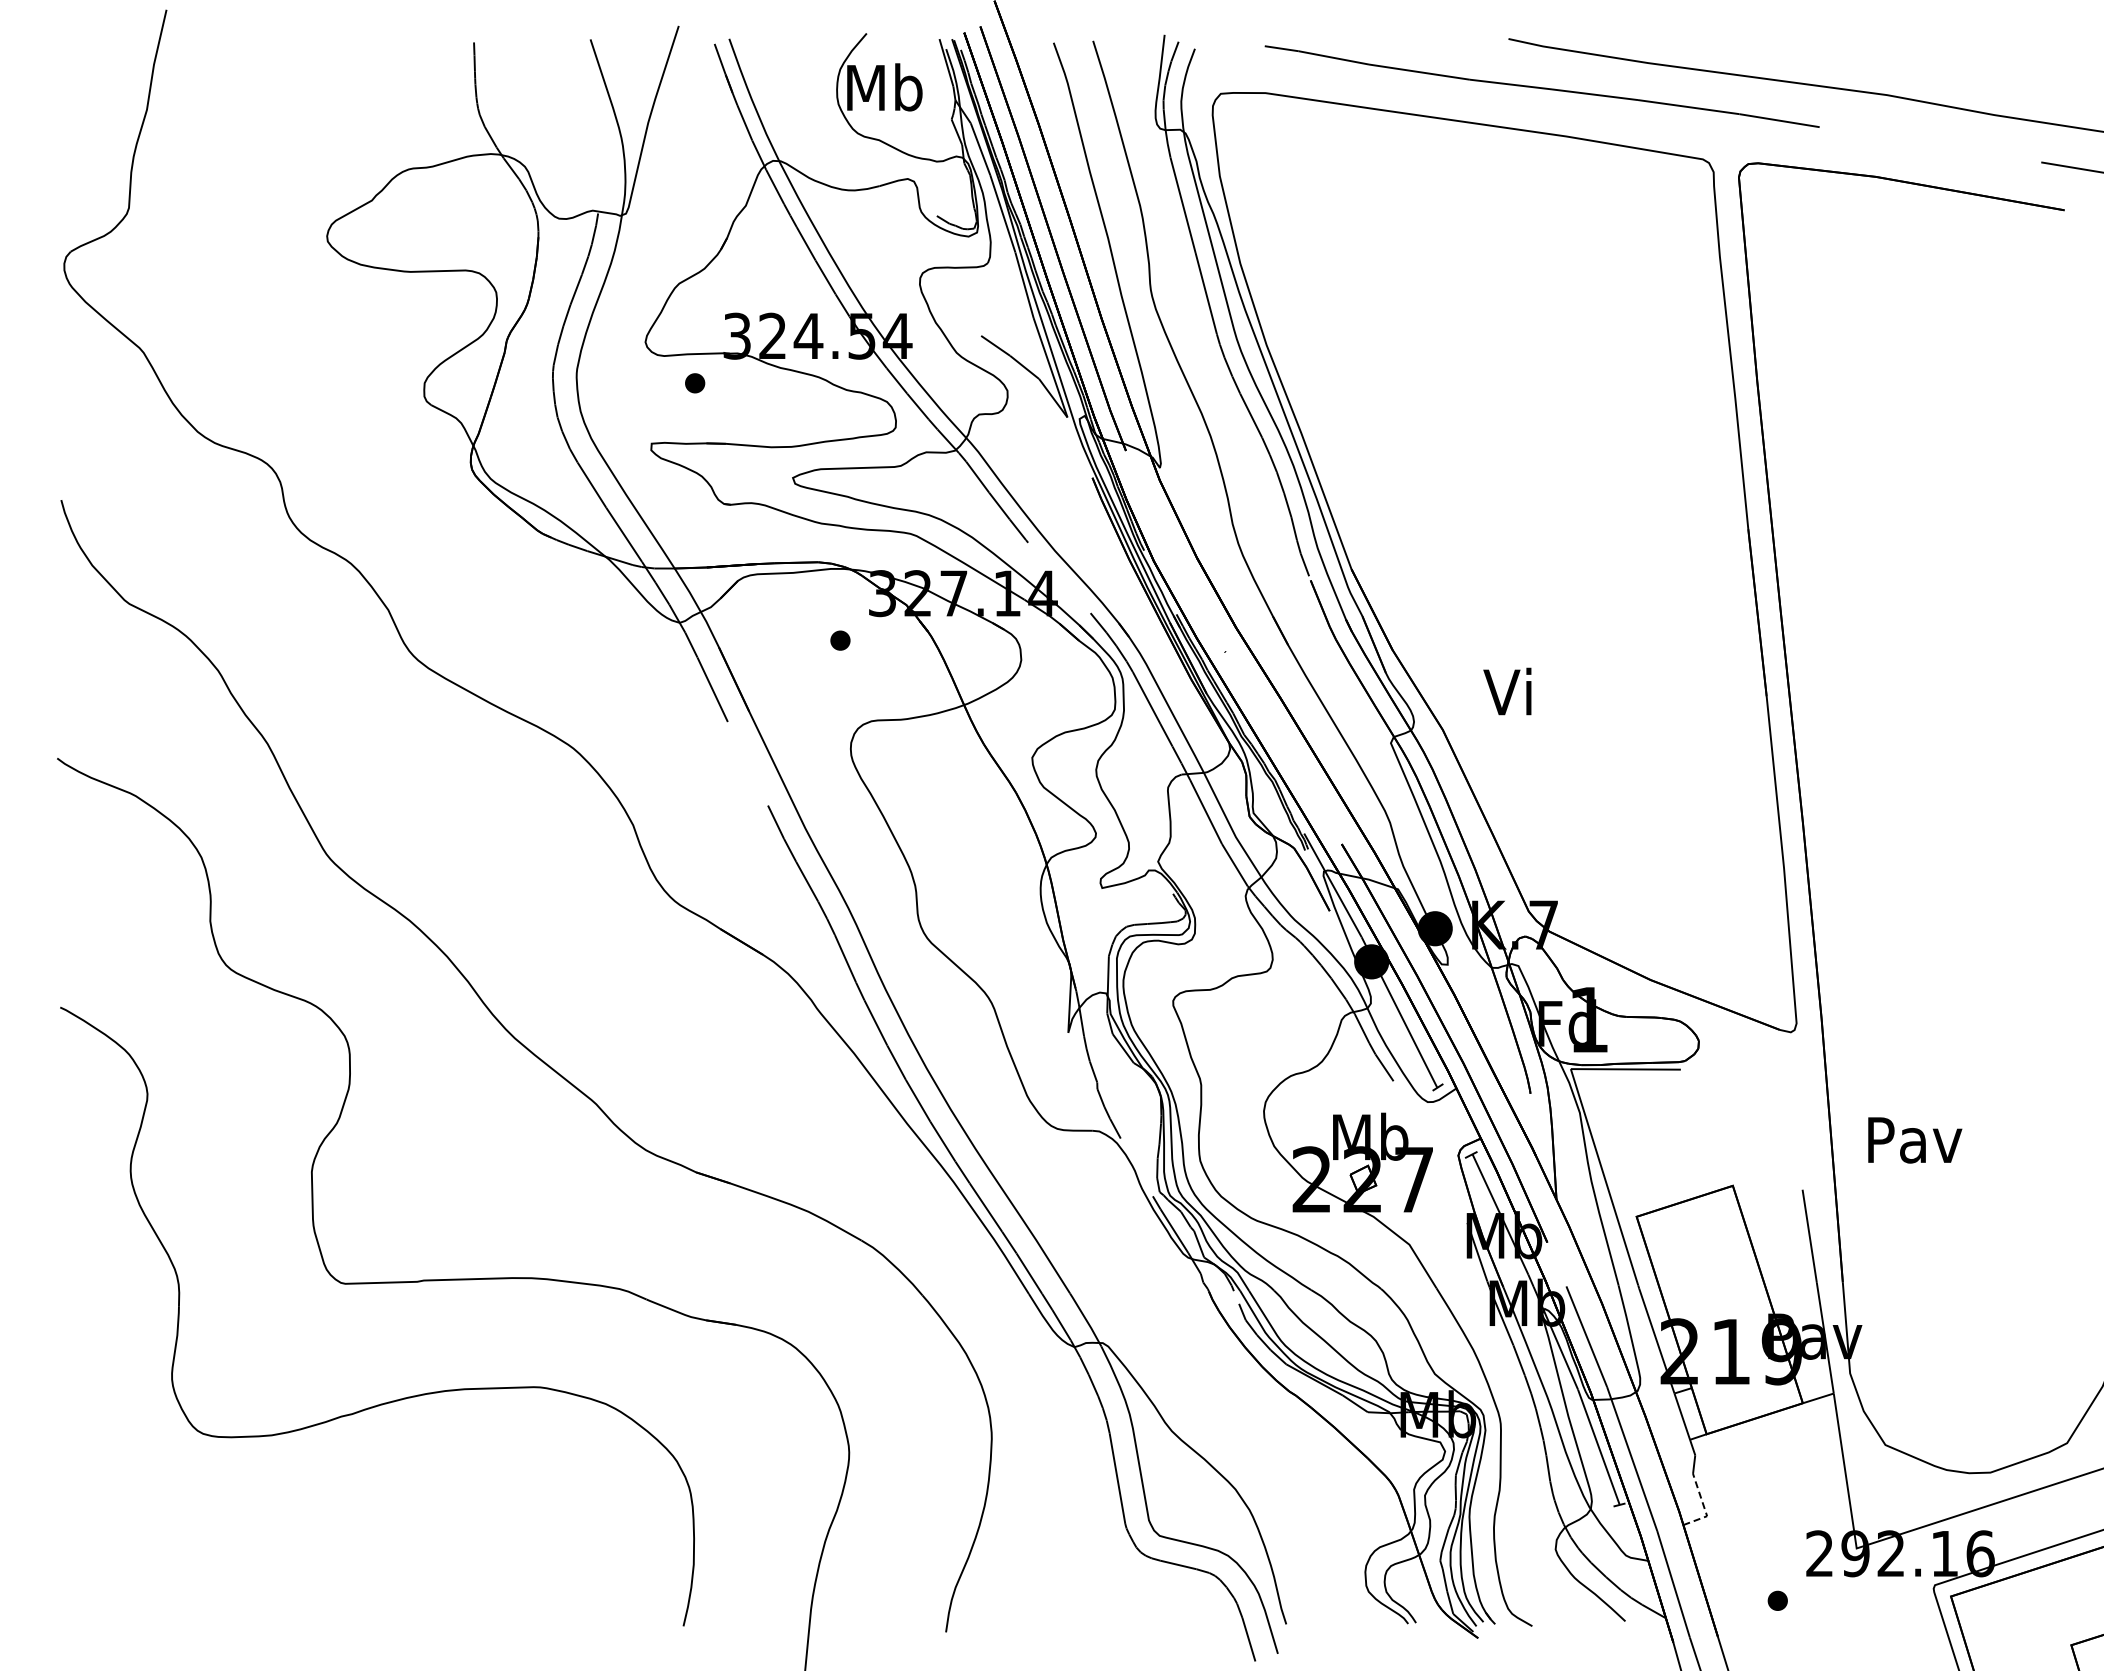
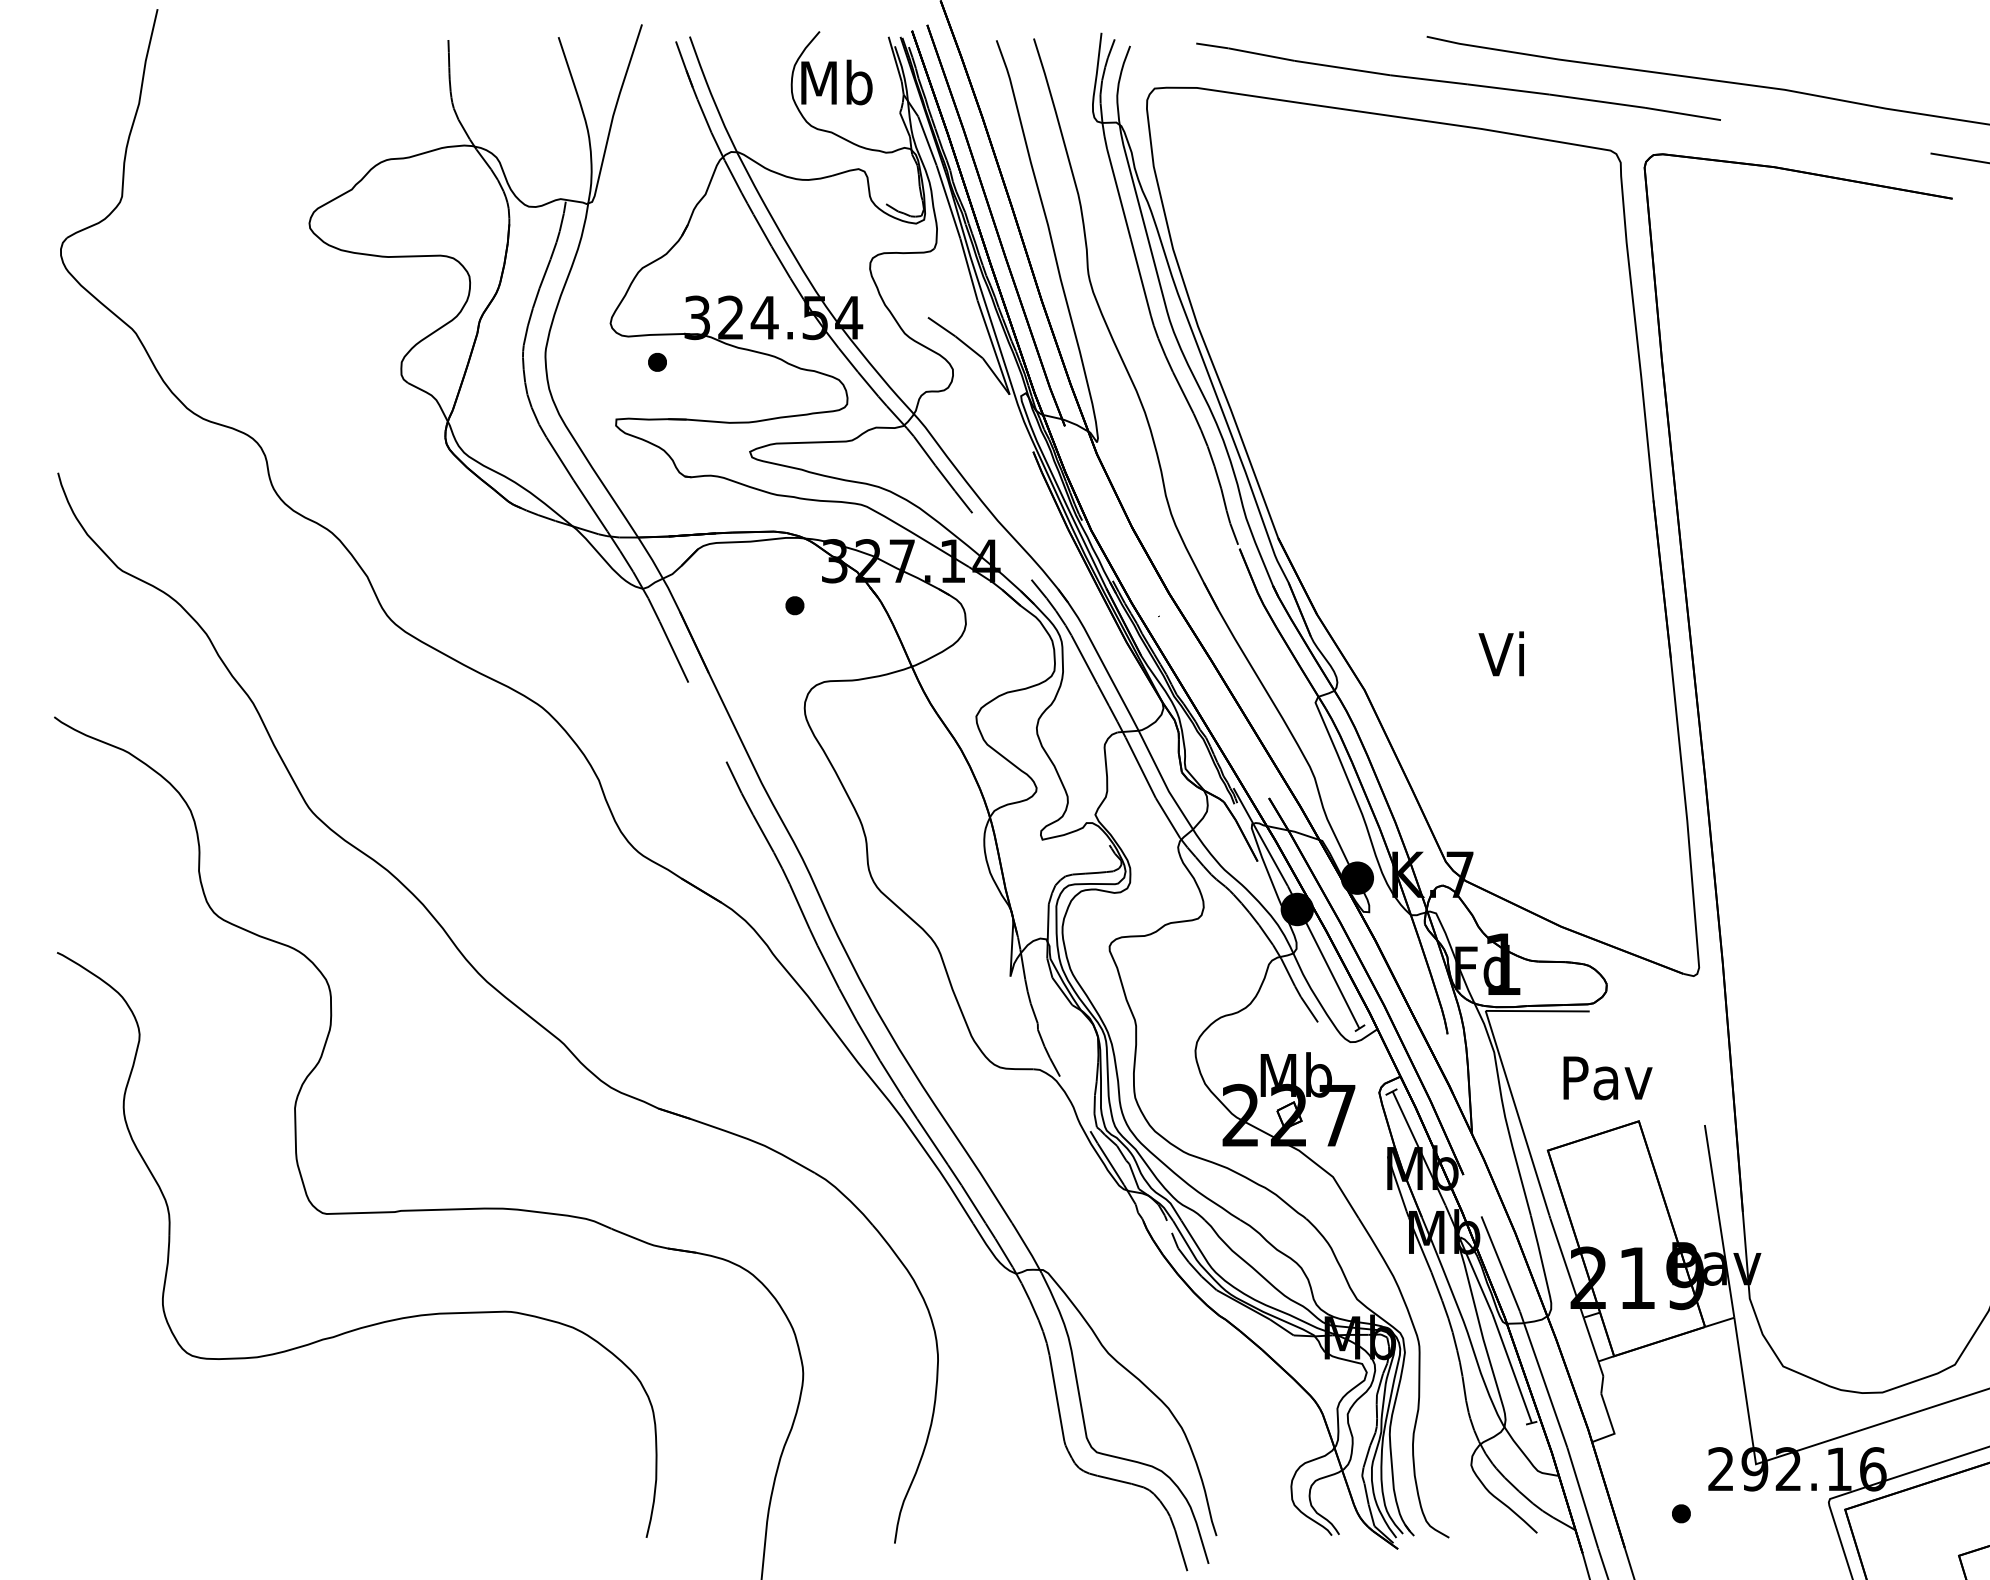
text: (1507, 691) -> (1501, 653), moved
text: (1915, 1140) -> (1608, 1078), moved
line: (1704, 1507) -> (1612, 1425), dashed -> solid

